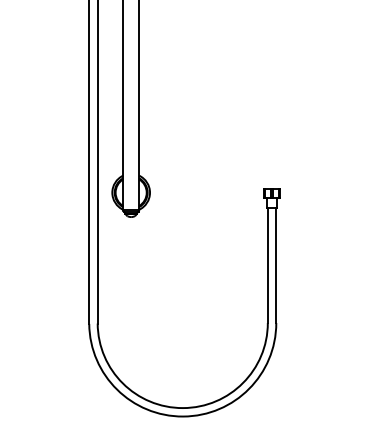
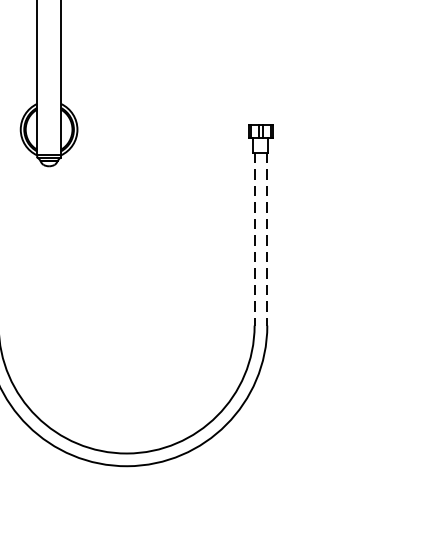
line: (267, 265) -> (254, 239), solid -> dashed
line: (276, 265) -> (267, 239), solid -> dashed

